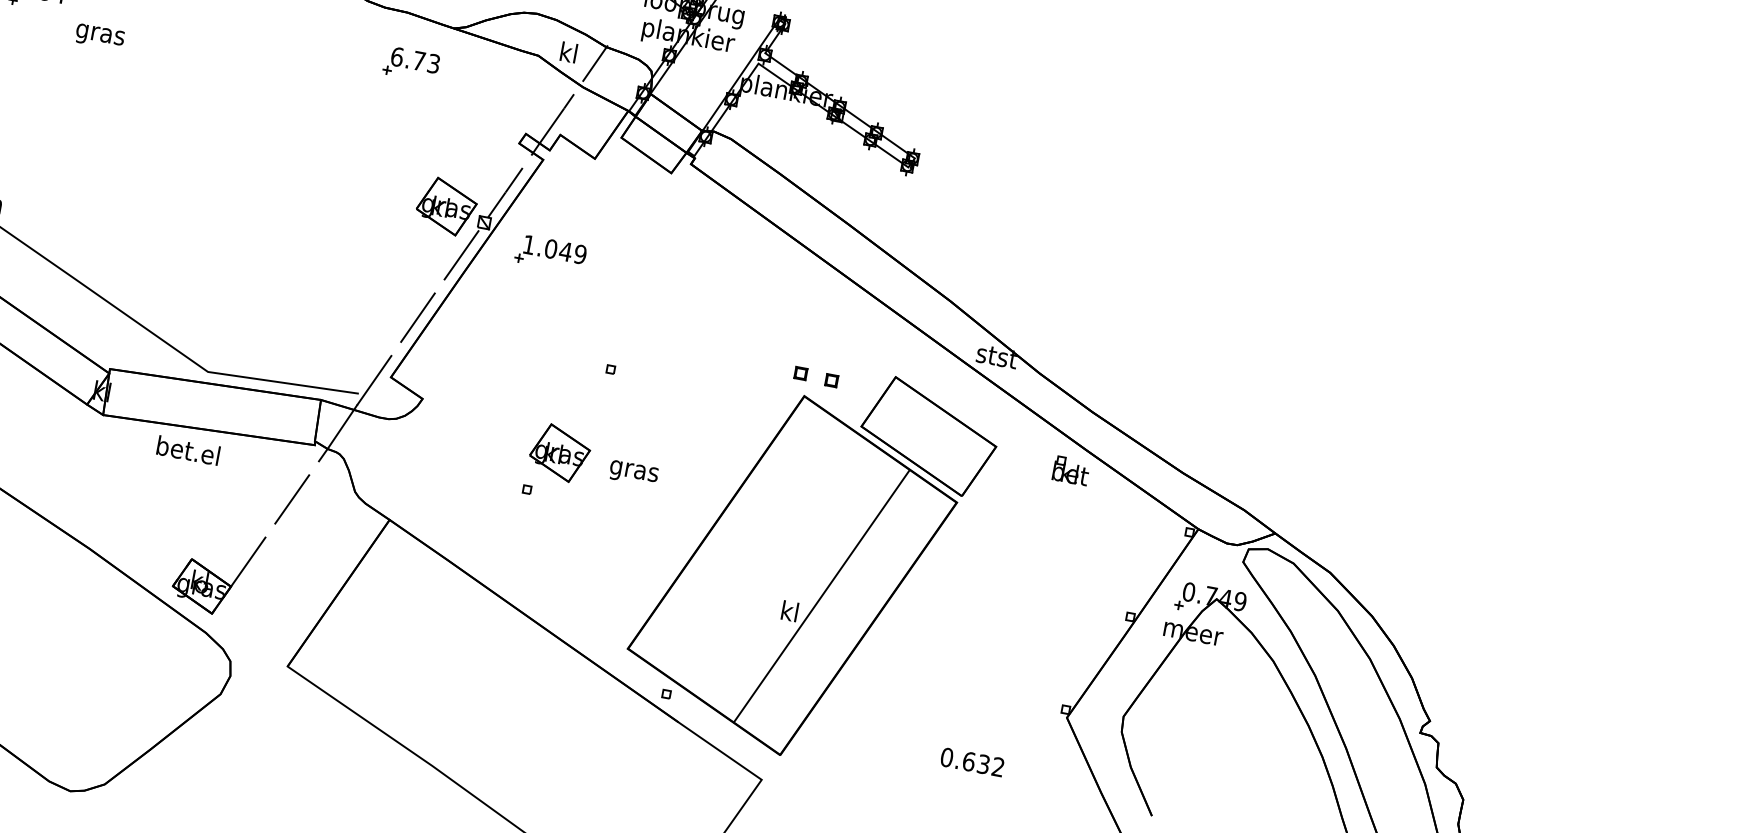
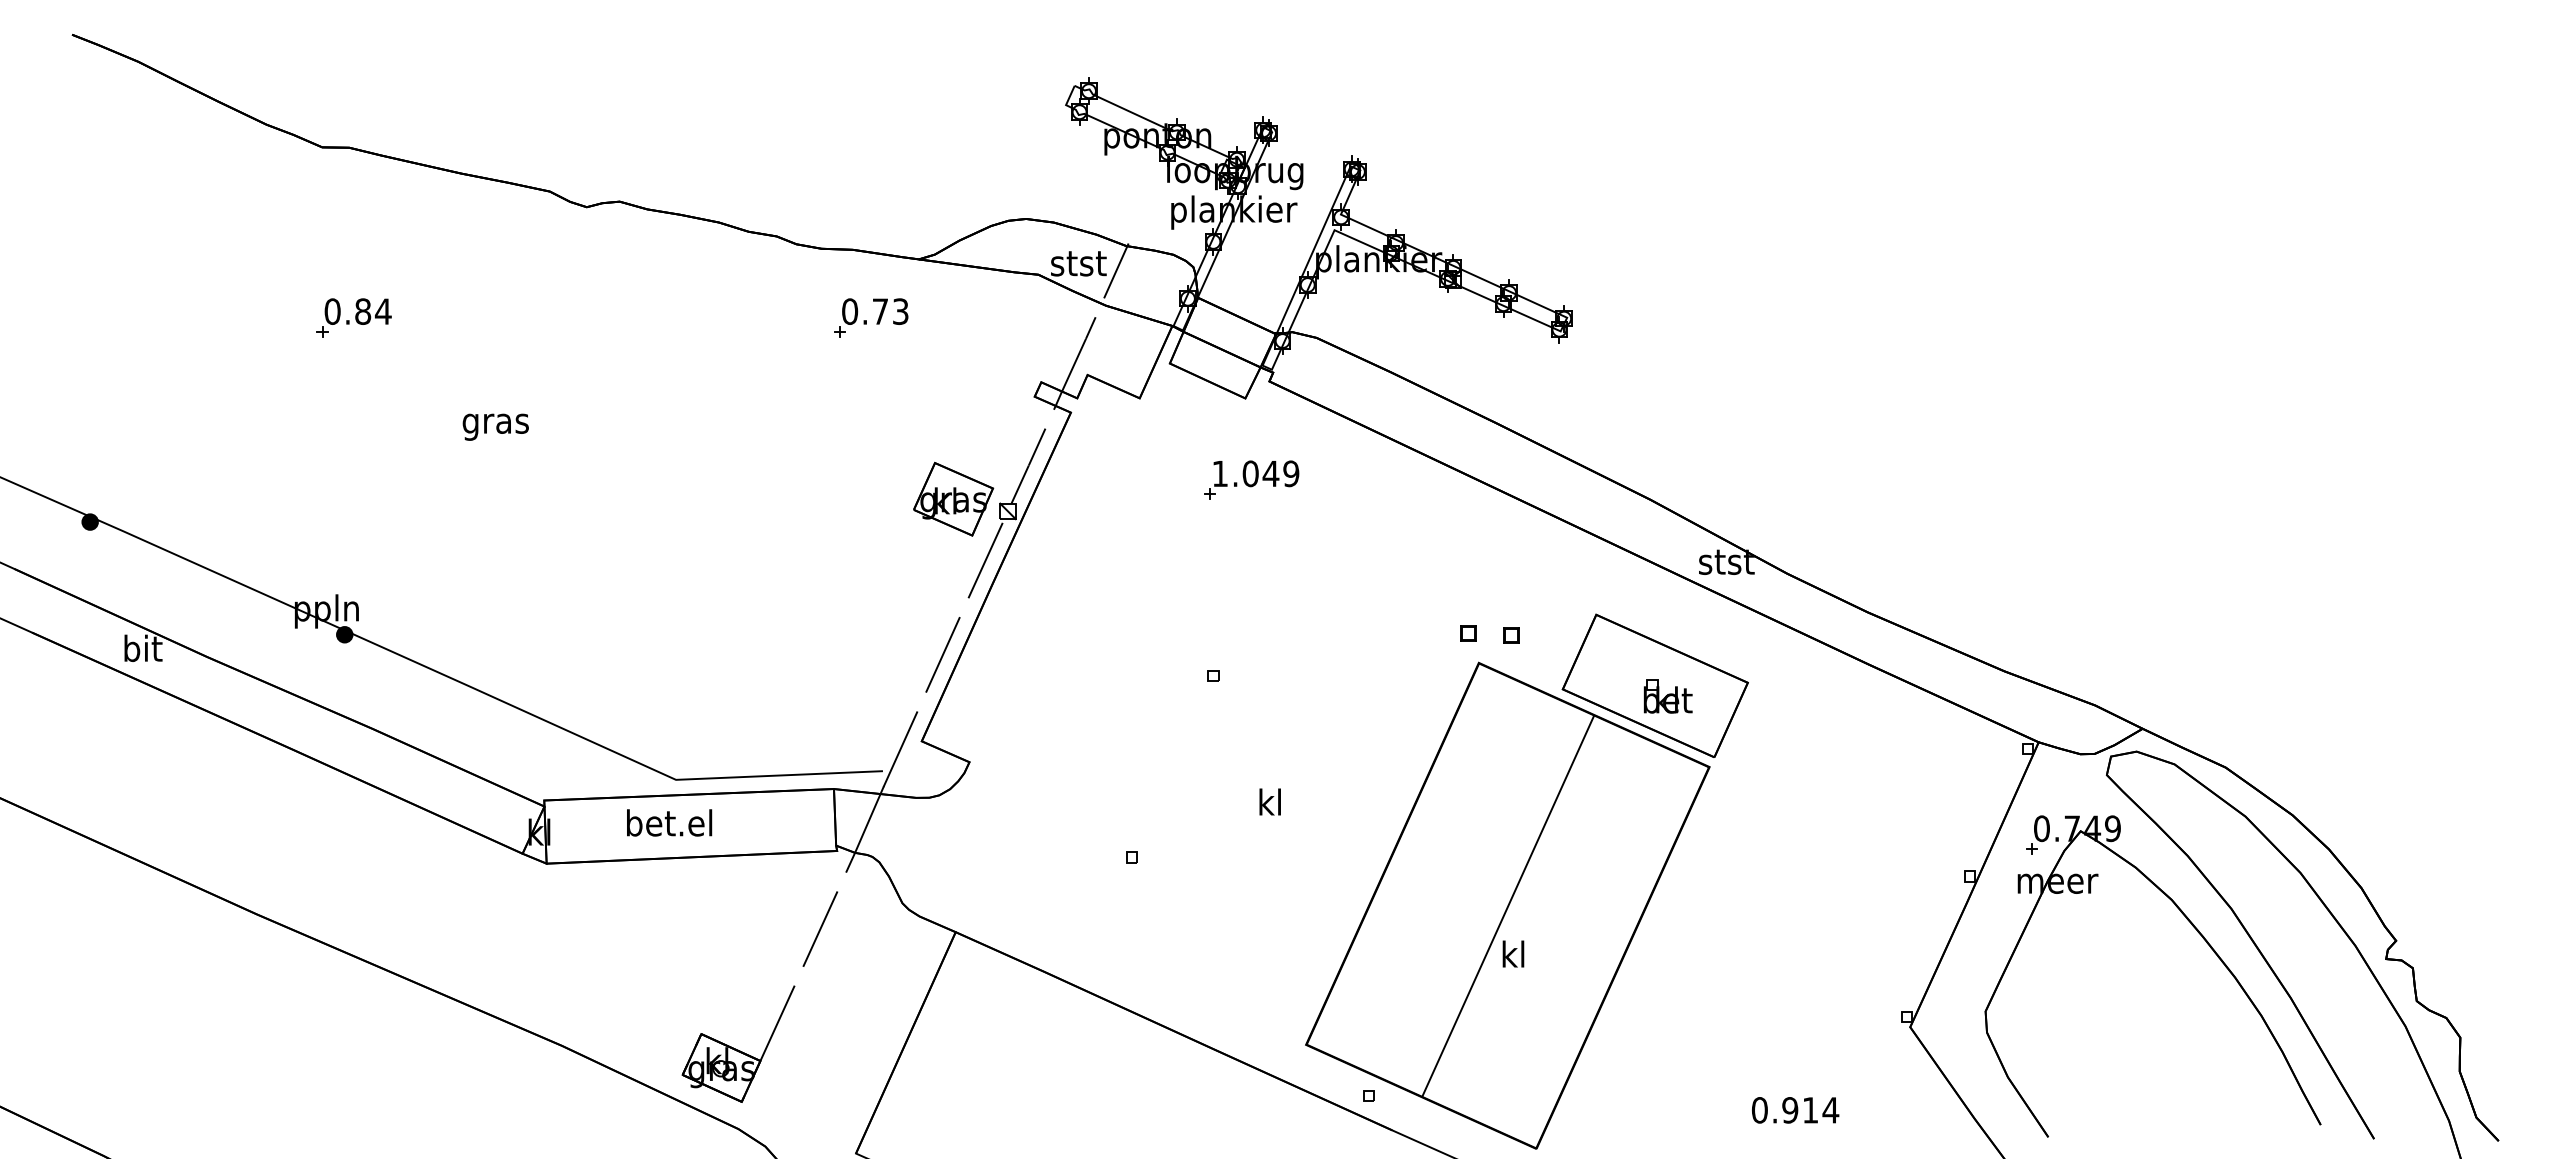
text: (99, 36) -> (495, 426), moved
text: (569, 52) -> (1078, 262), kl -> stst
text: (397, 56) -> (850, 311), 6.73 -> 0.73
part: (550, 253) -> (1251, 479), moved
text: (188, 450) -> (669, 822), moved
part: (560, 452) -> (1166, 799), removed
text: (634, 470) -> (1270, 805), gras -> kl
part: (1071, 471) -> (1668, 696), moved
line: (822, 595) -> (1508, 905), moved
text: (983, 764) -> (1810, 1110), 0.632 -> 0.914

